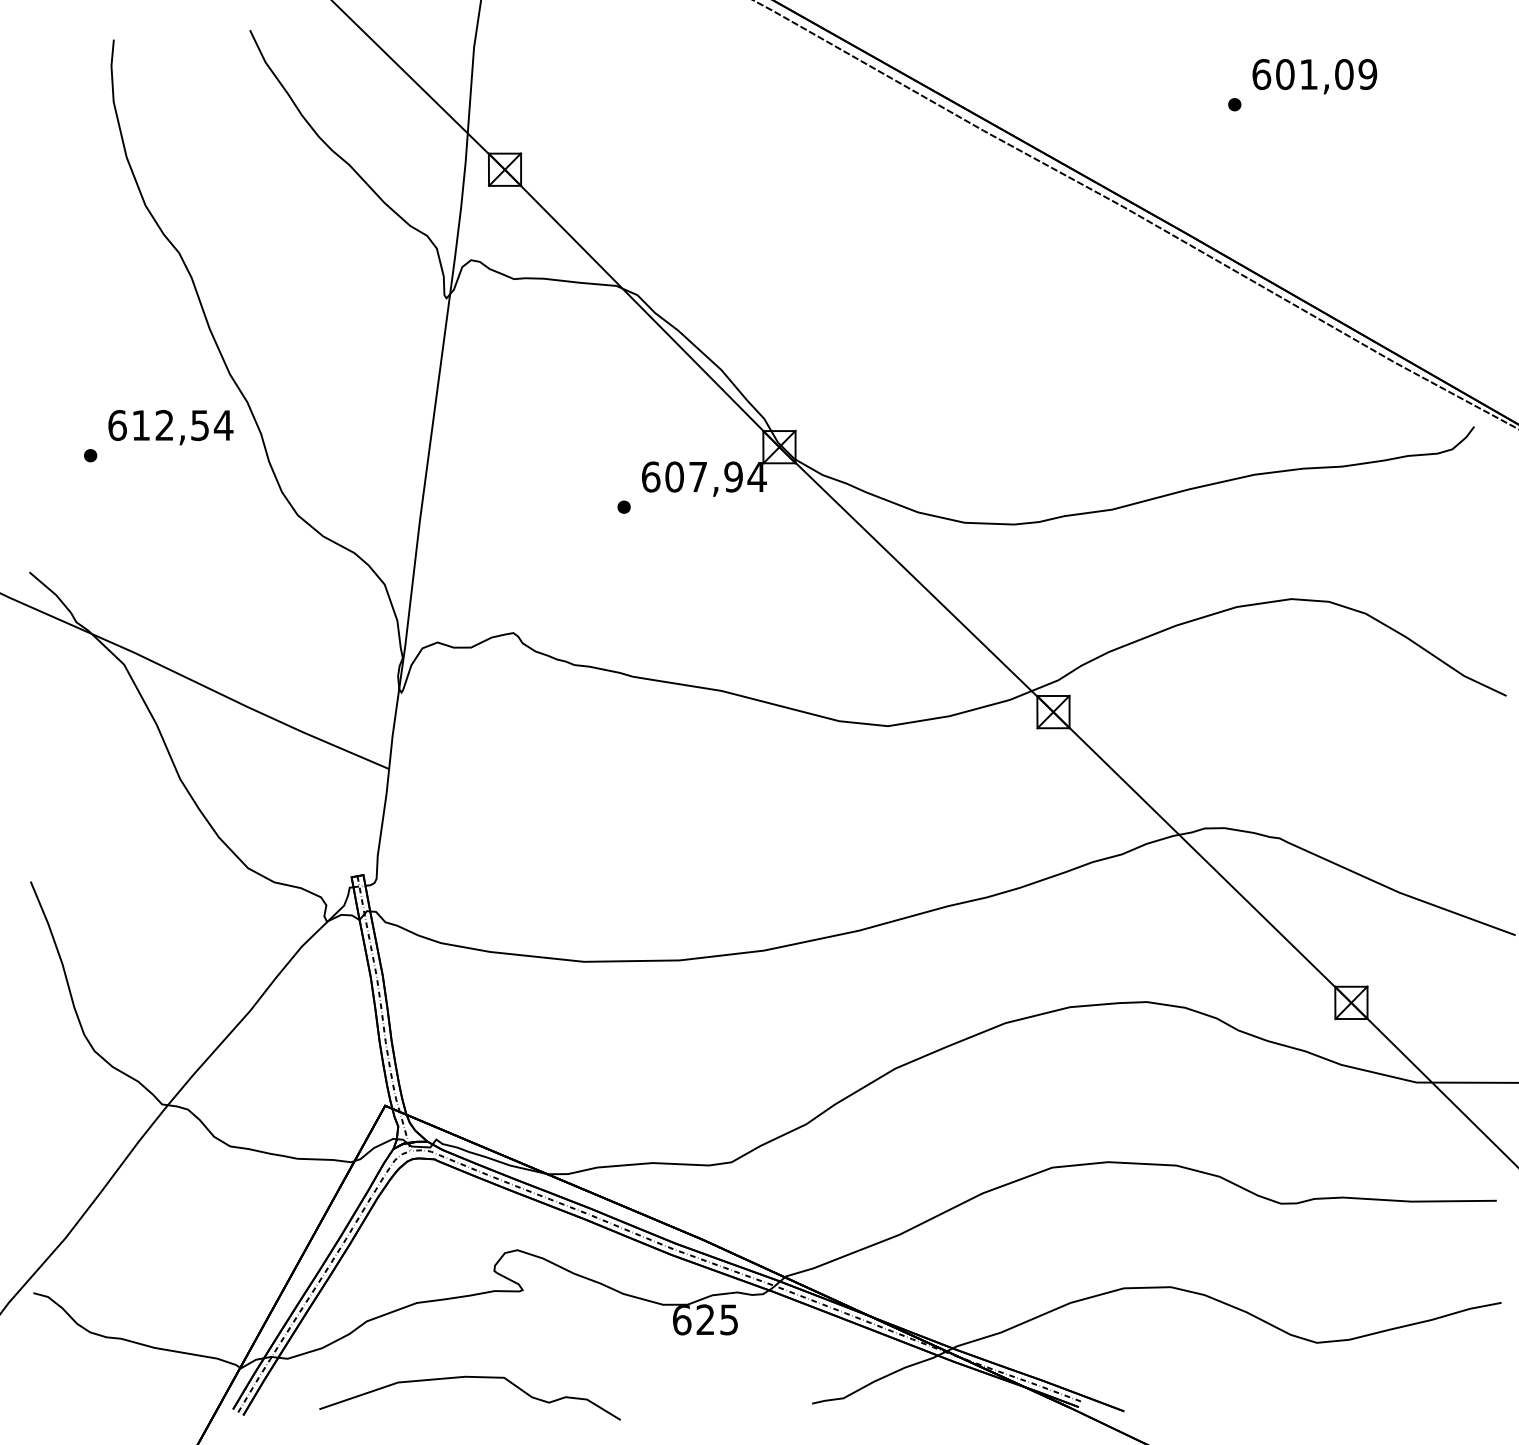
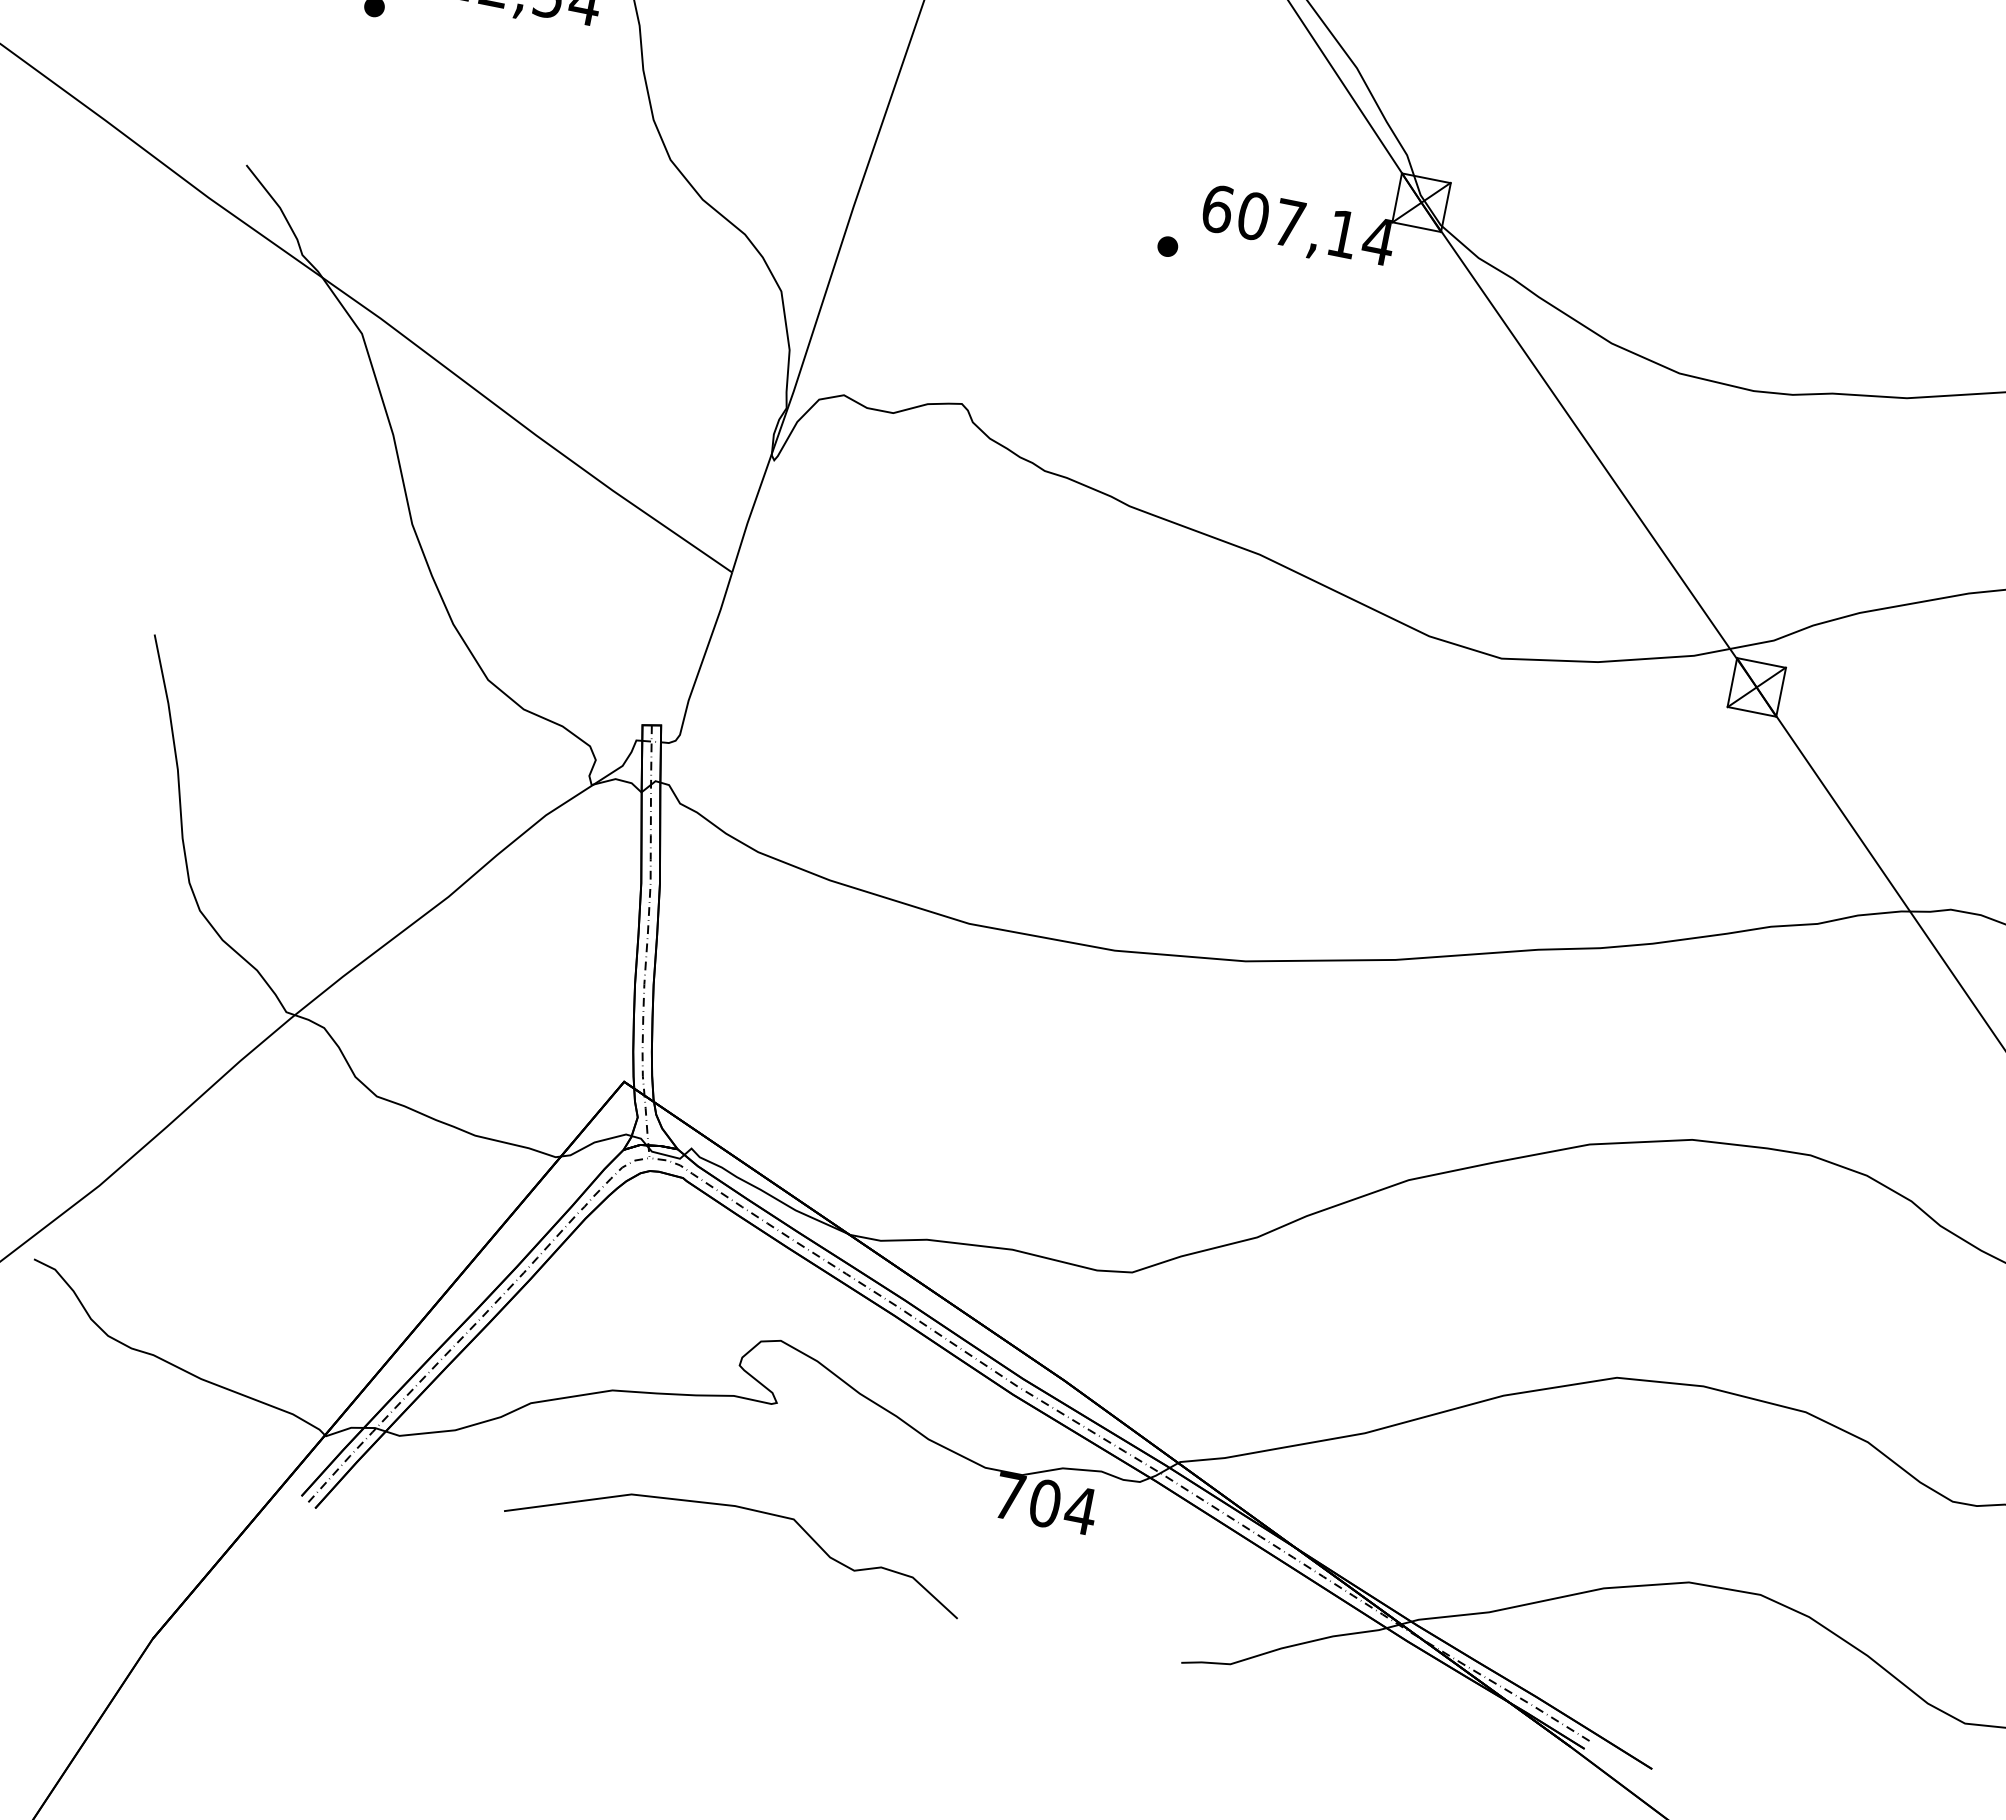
text: (733, 476) -> (1342, 233), 607,94 -> 607,14
text: (705, 1319) -> (1045, 1502), 625 -> 704
curve: (469, 1377) -> (741, 1508), moved

